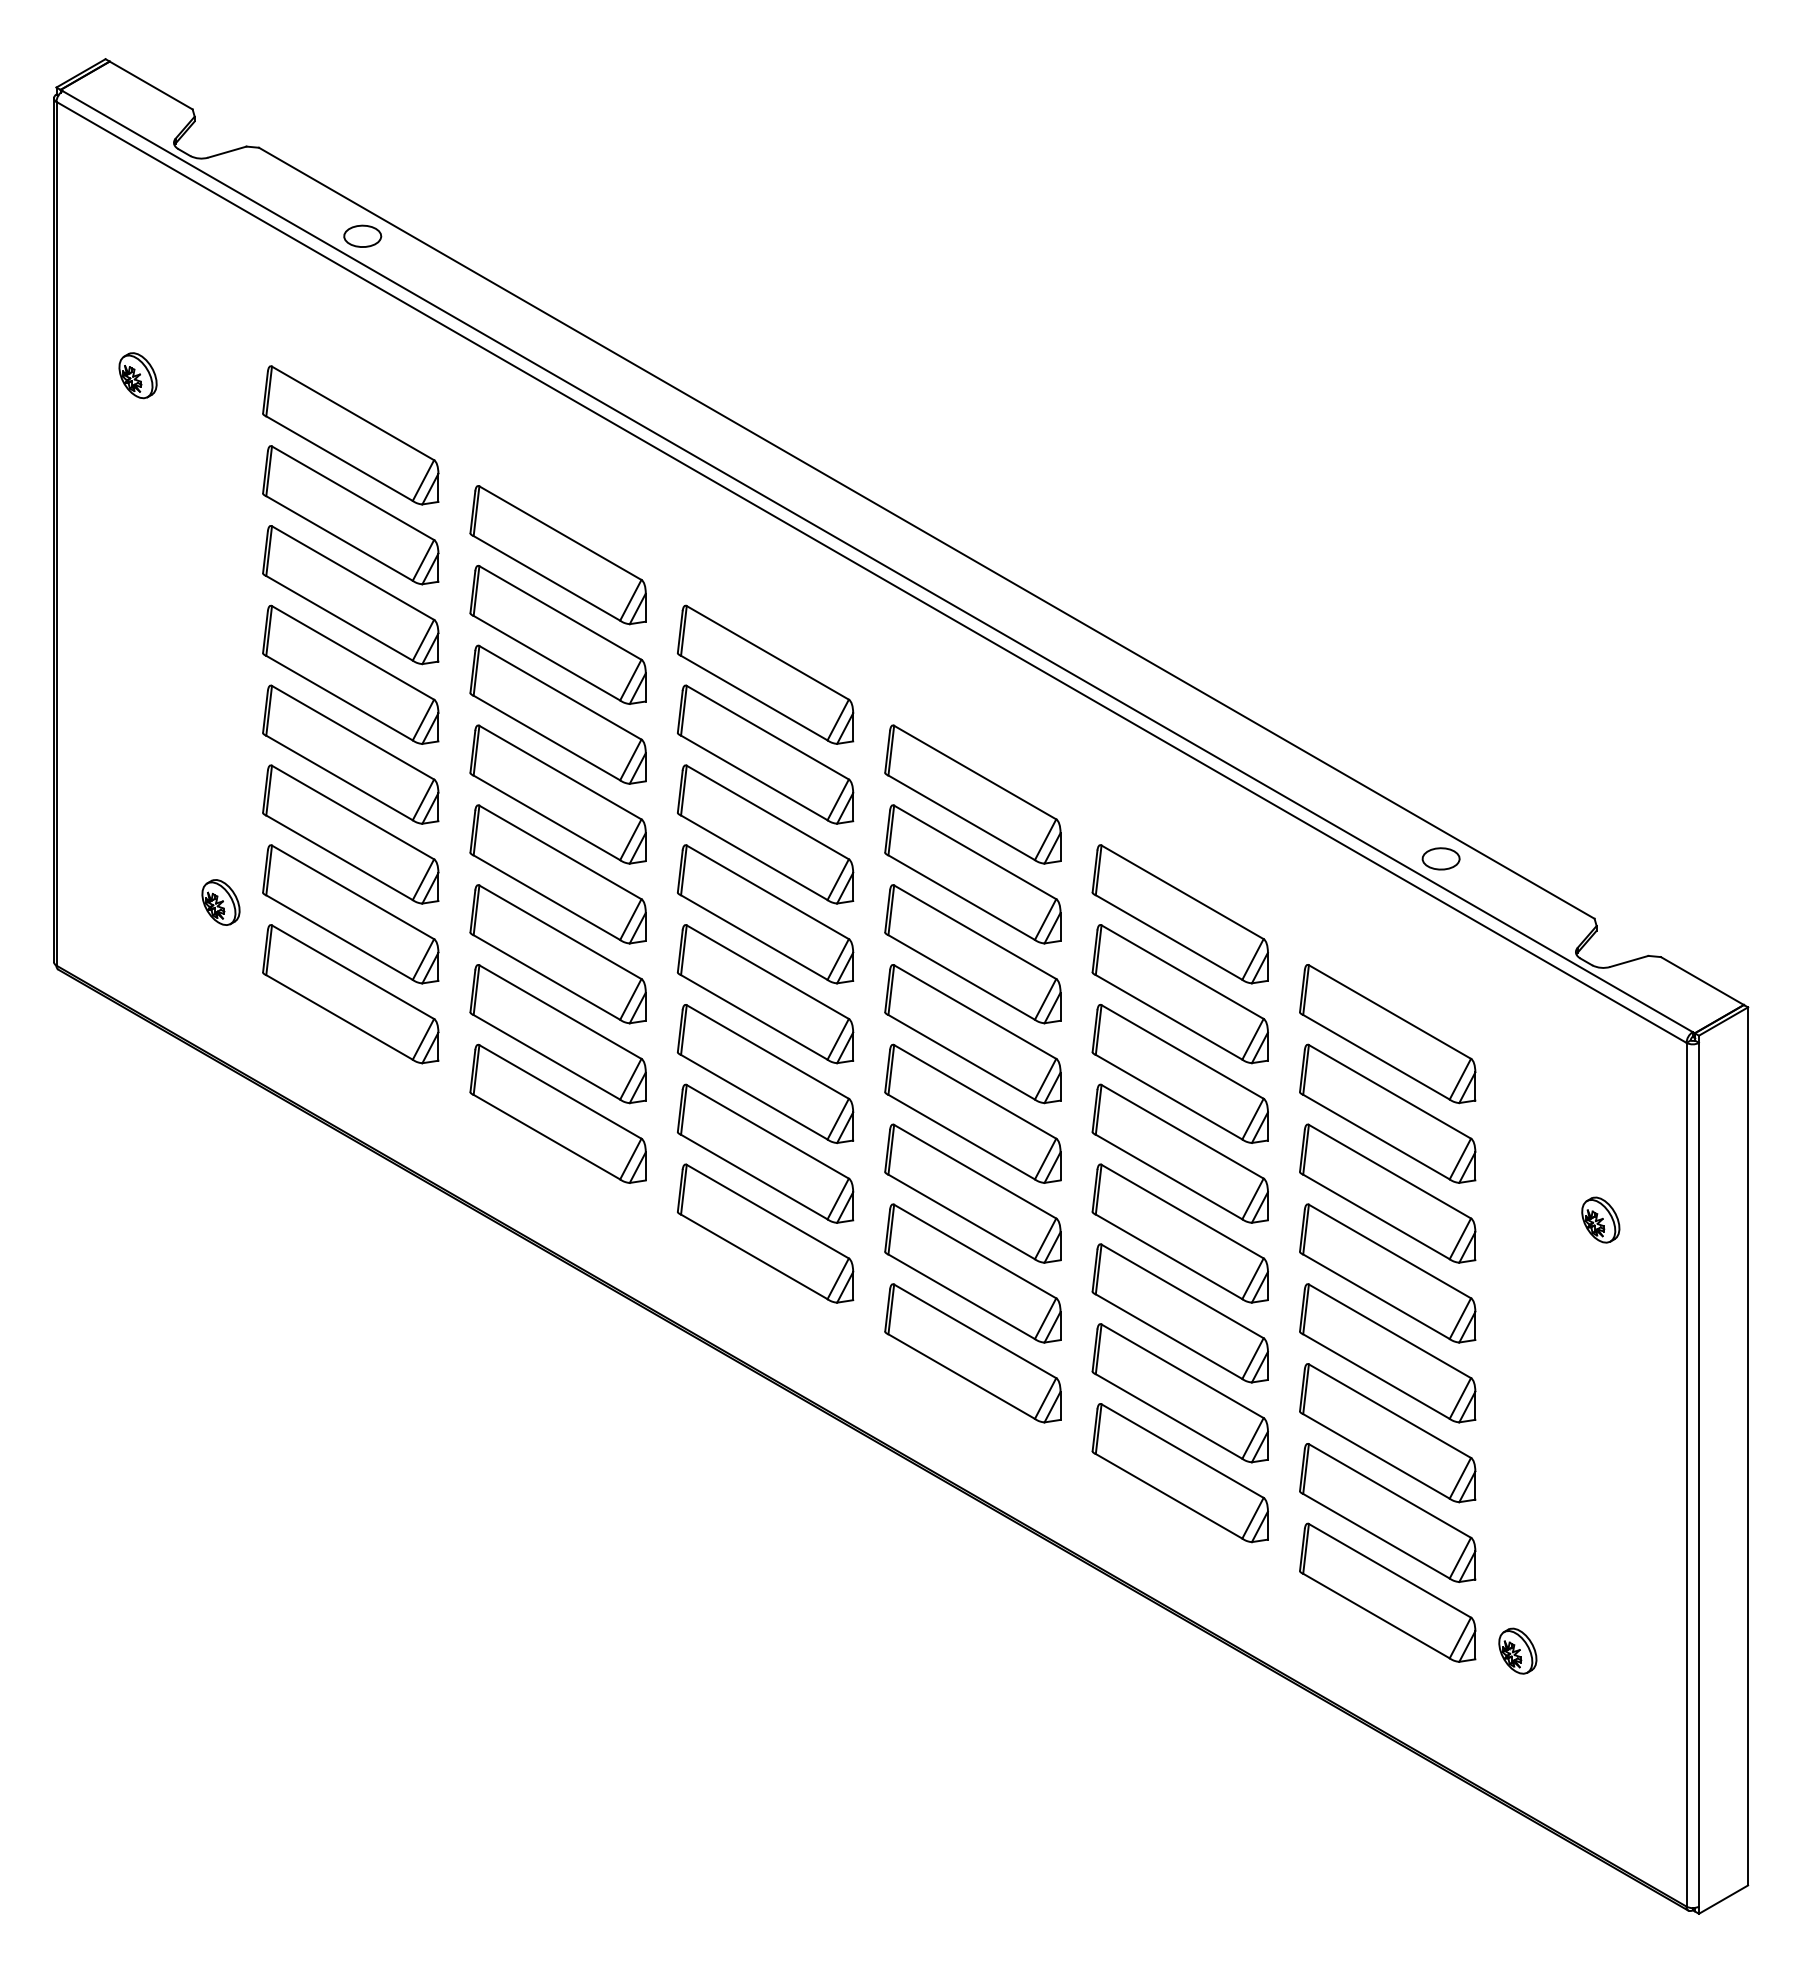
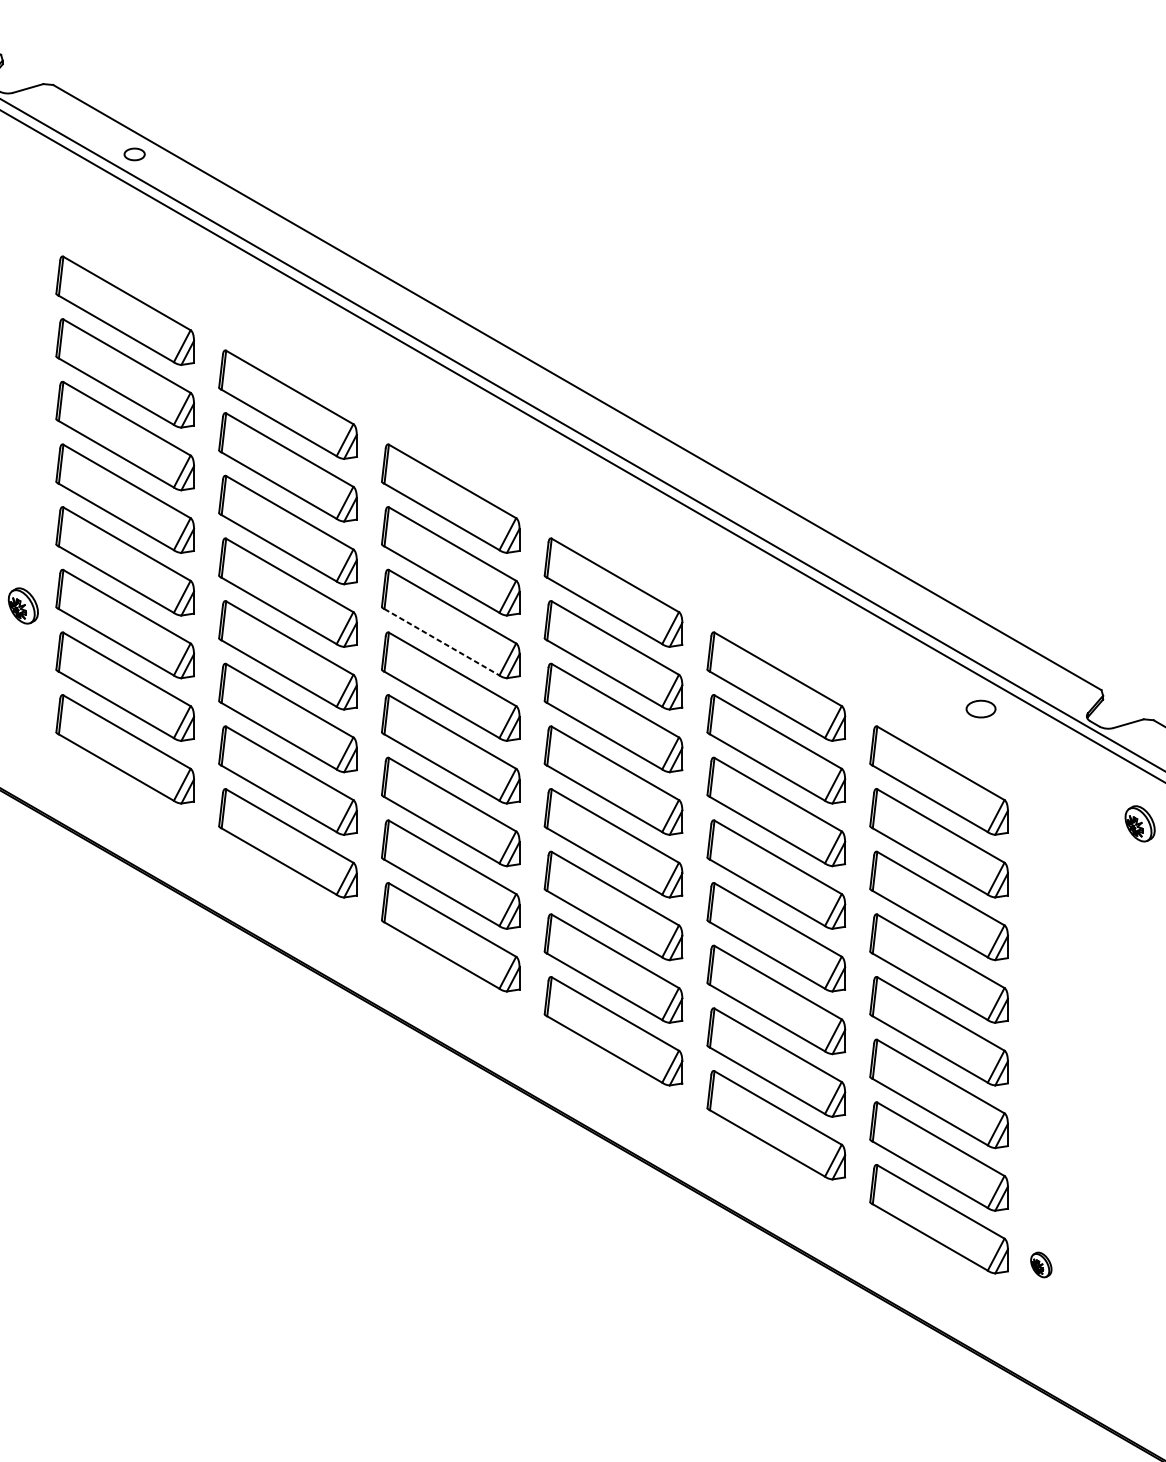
part: (362, 235) -> (134, 153), size x0.7
line: (754, 857) -> (442, 642), solid -> dashed
part: (1440, 858) -> (980, 708), moved
part: (220, 902) -> (22, 605), moved
part: (1600, 1219) -> (1139, 823), moved
part: (1517, 1650) -> (1040, 1264), size x0.7

